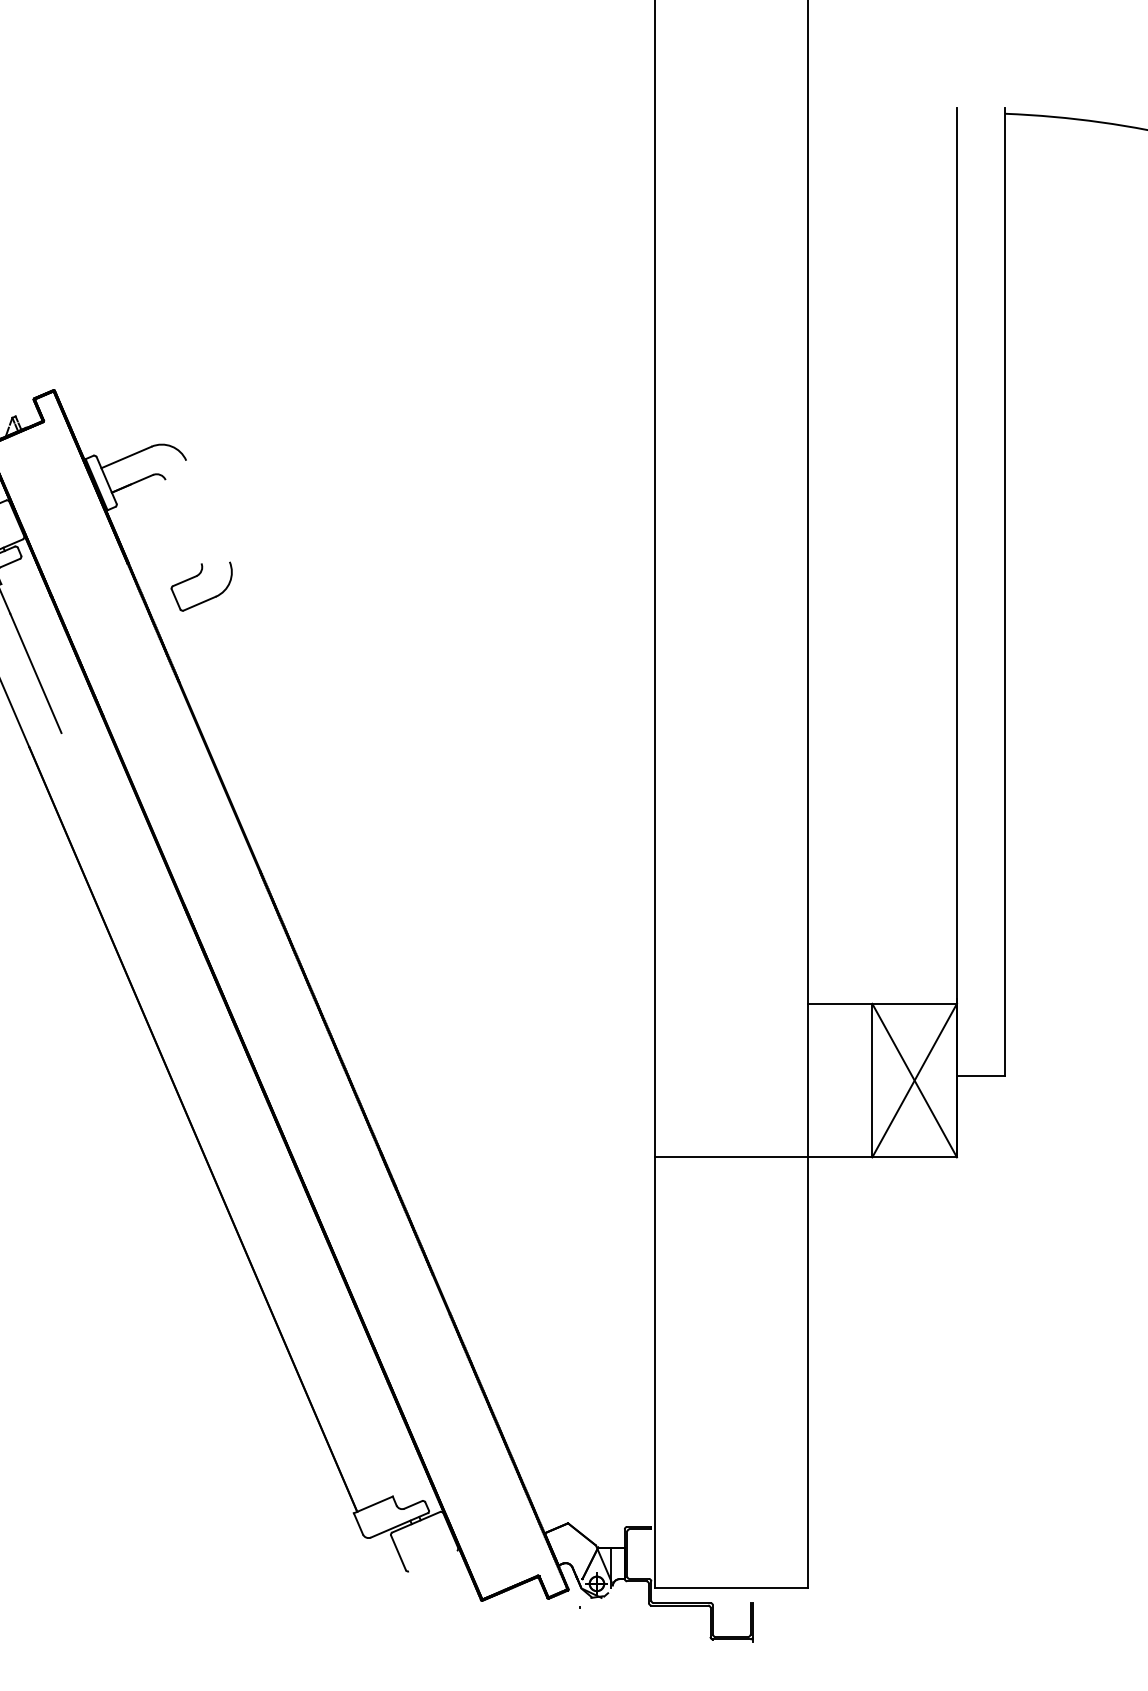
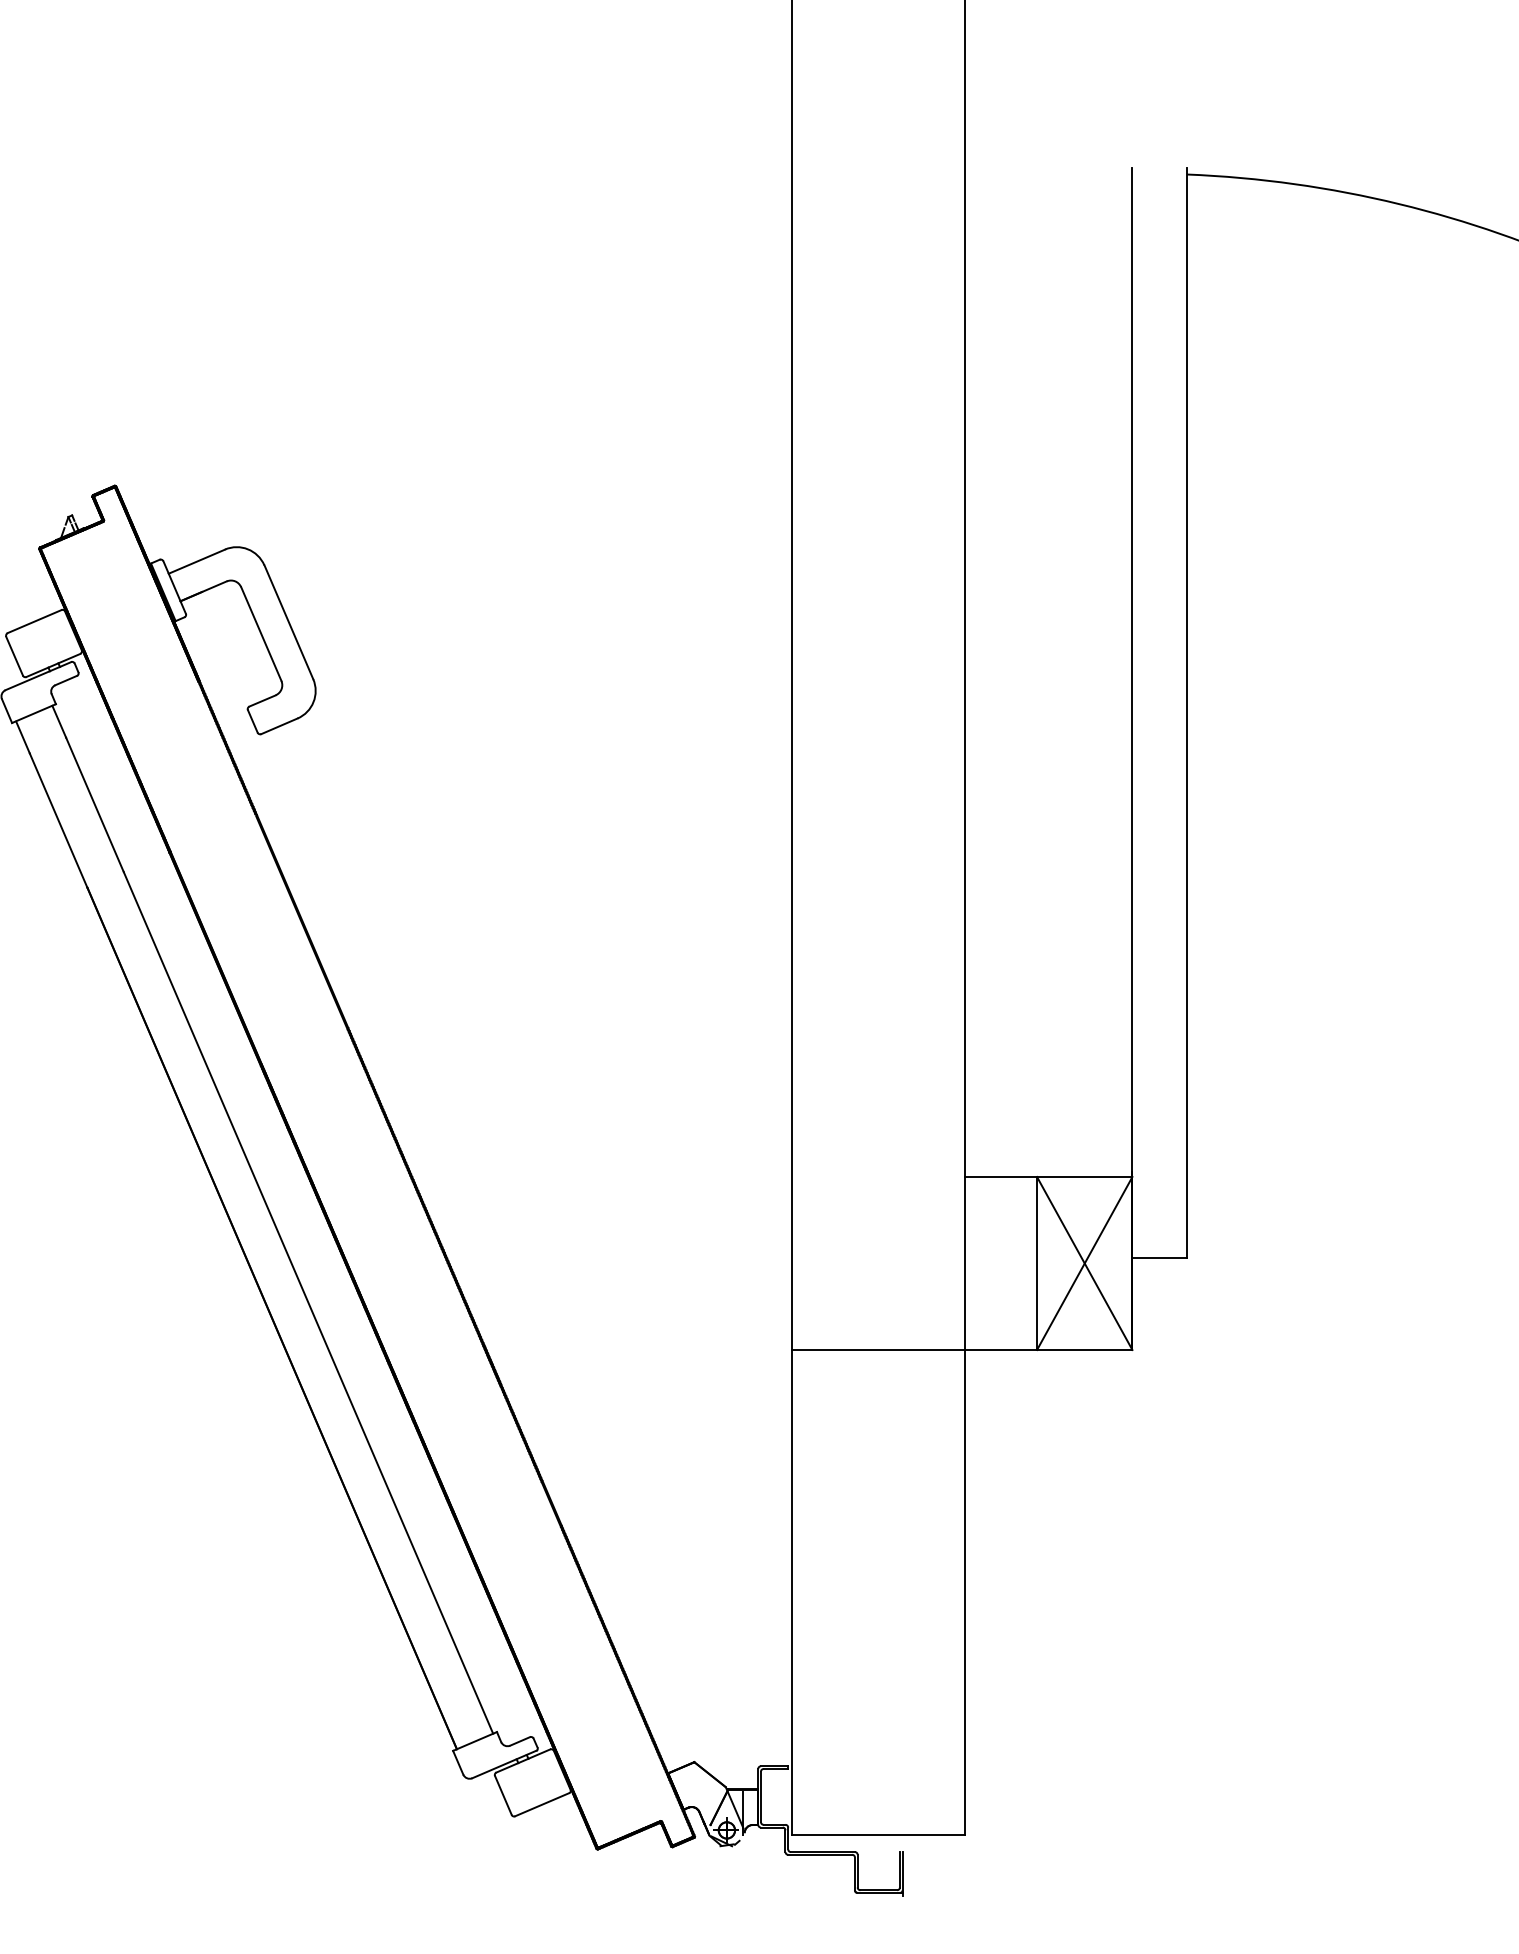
line: (207, 511) -> (288, 622), added
line: (183, 522) -> (261, 634), added
line: (225, 1115) -> (308, 1302), added
line: (433, 1560) -> (542, 1804), added

